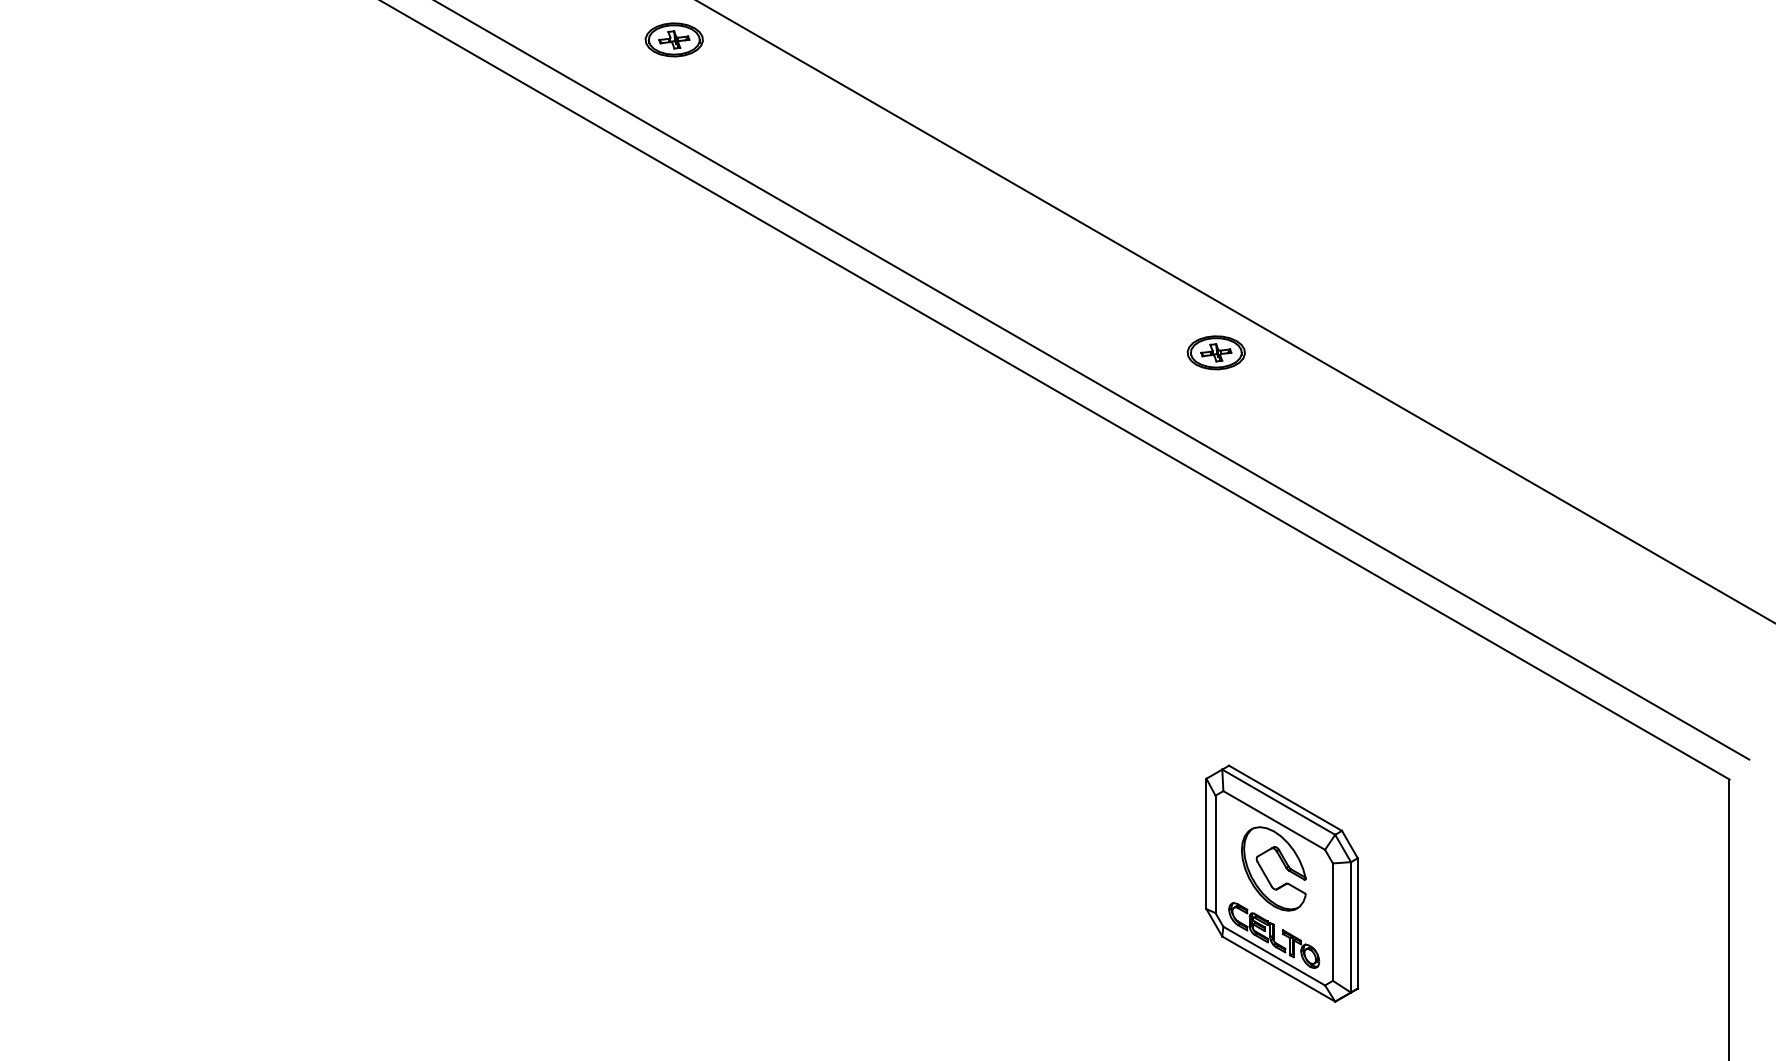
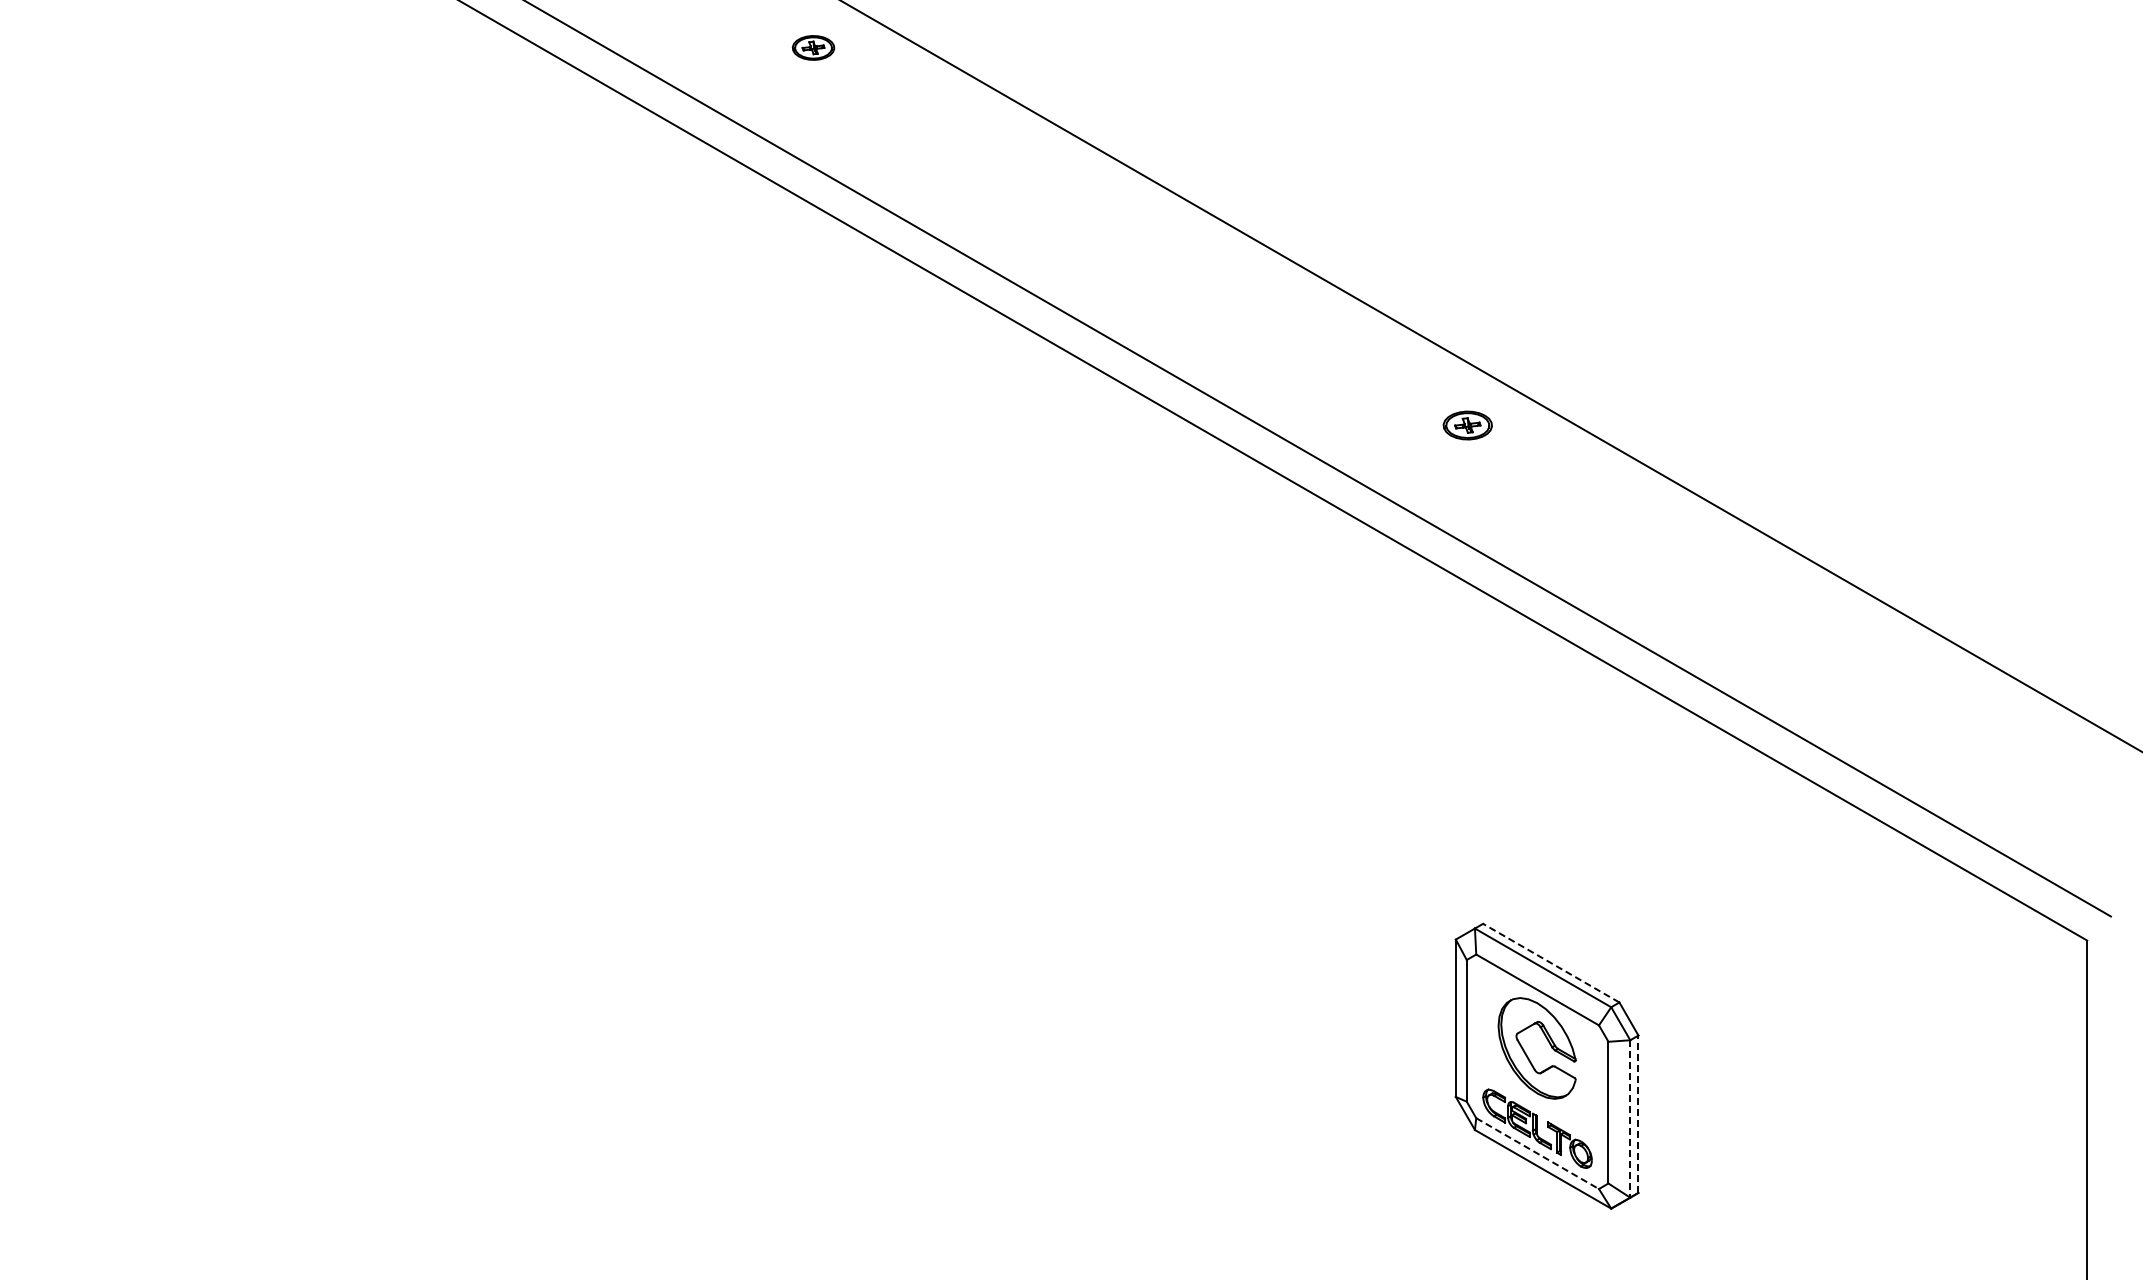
part: (674, 39) -> (813, 47), size x0.6
part: (1216, 352) -> (1467, 425), size x0.7
line: (1285, 798) -> (1551, 963), solid -> dashed
line: (1357, 923) -> (1638, 1114), solid -> dashed
line: (1351, 926) -> (1630, 1118), solid -> dashed
line: (1274, 955) -> (1537, 1153), solid -> dashed

